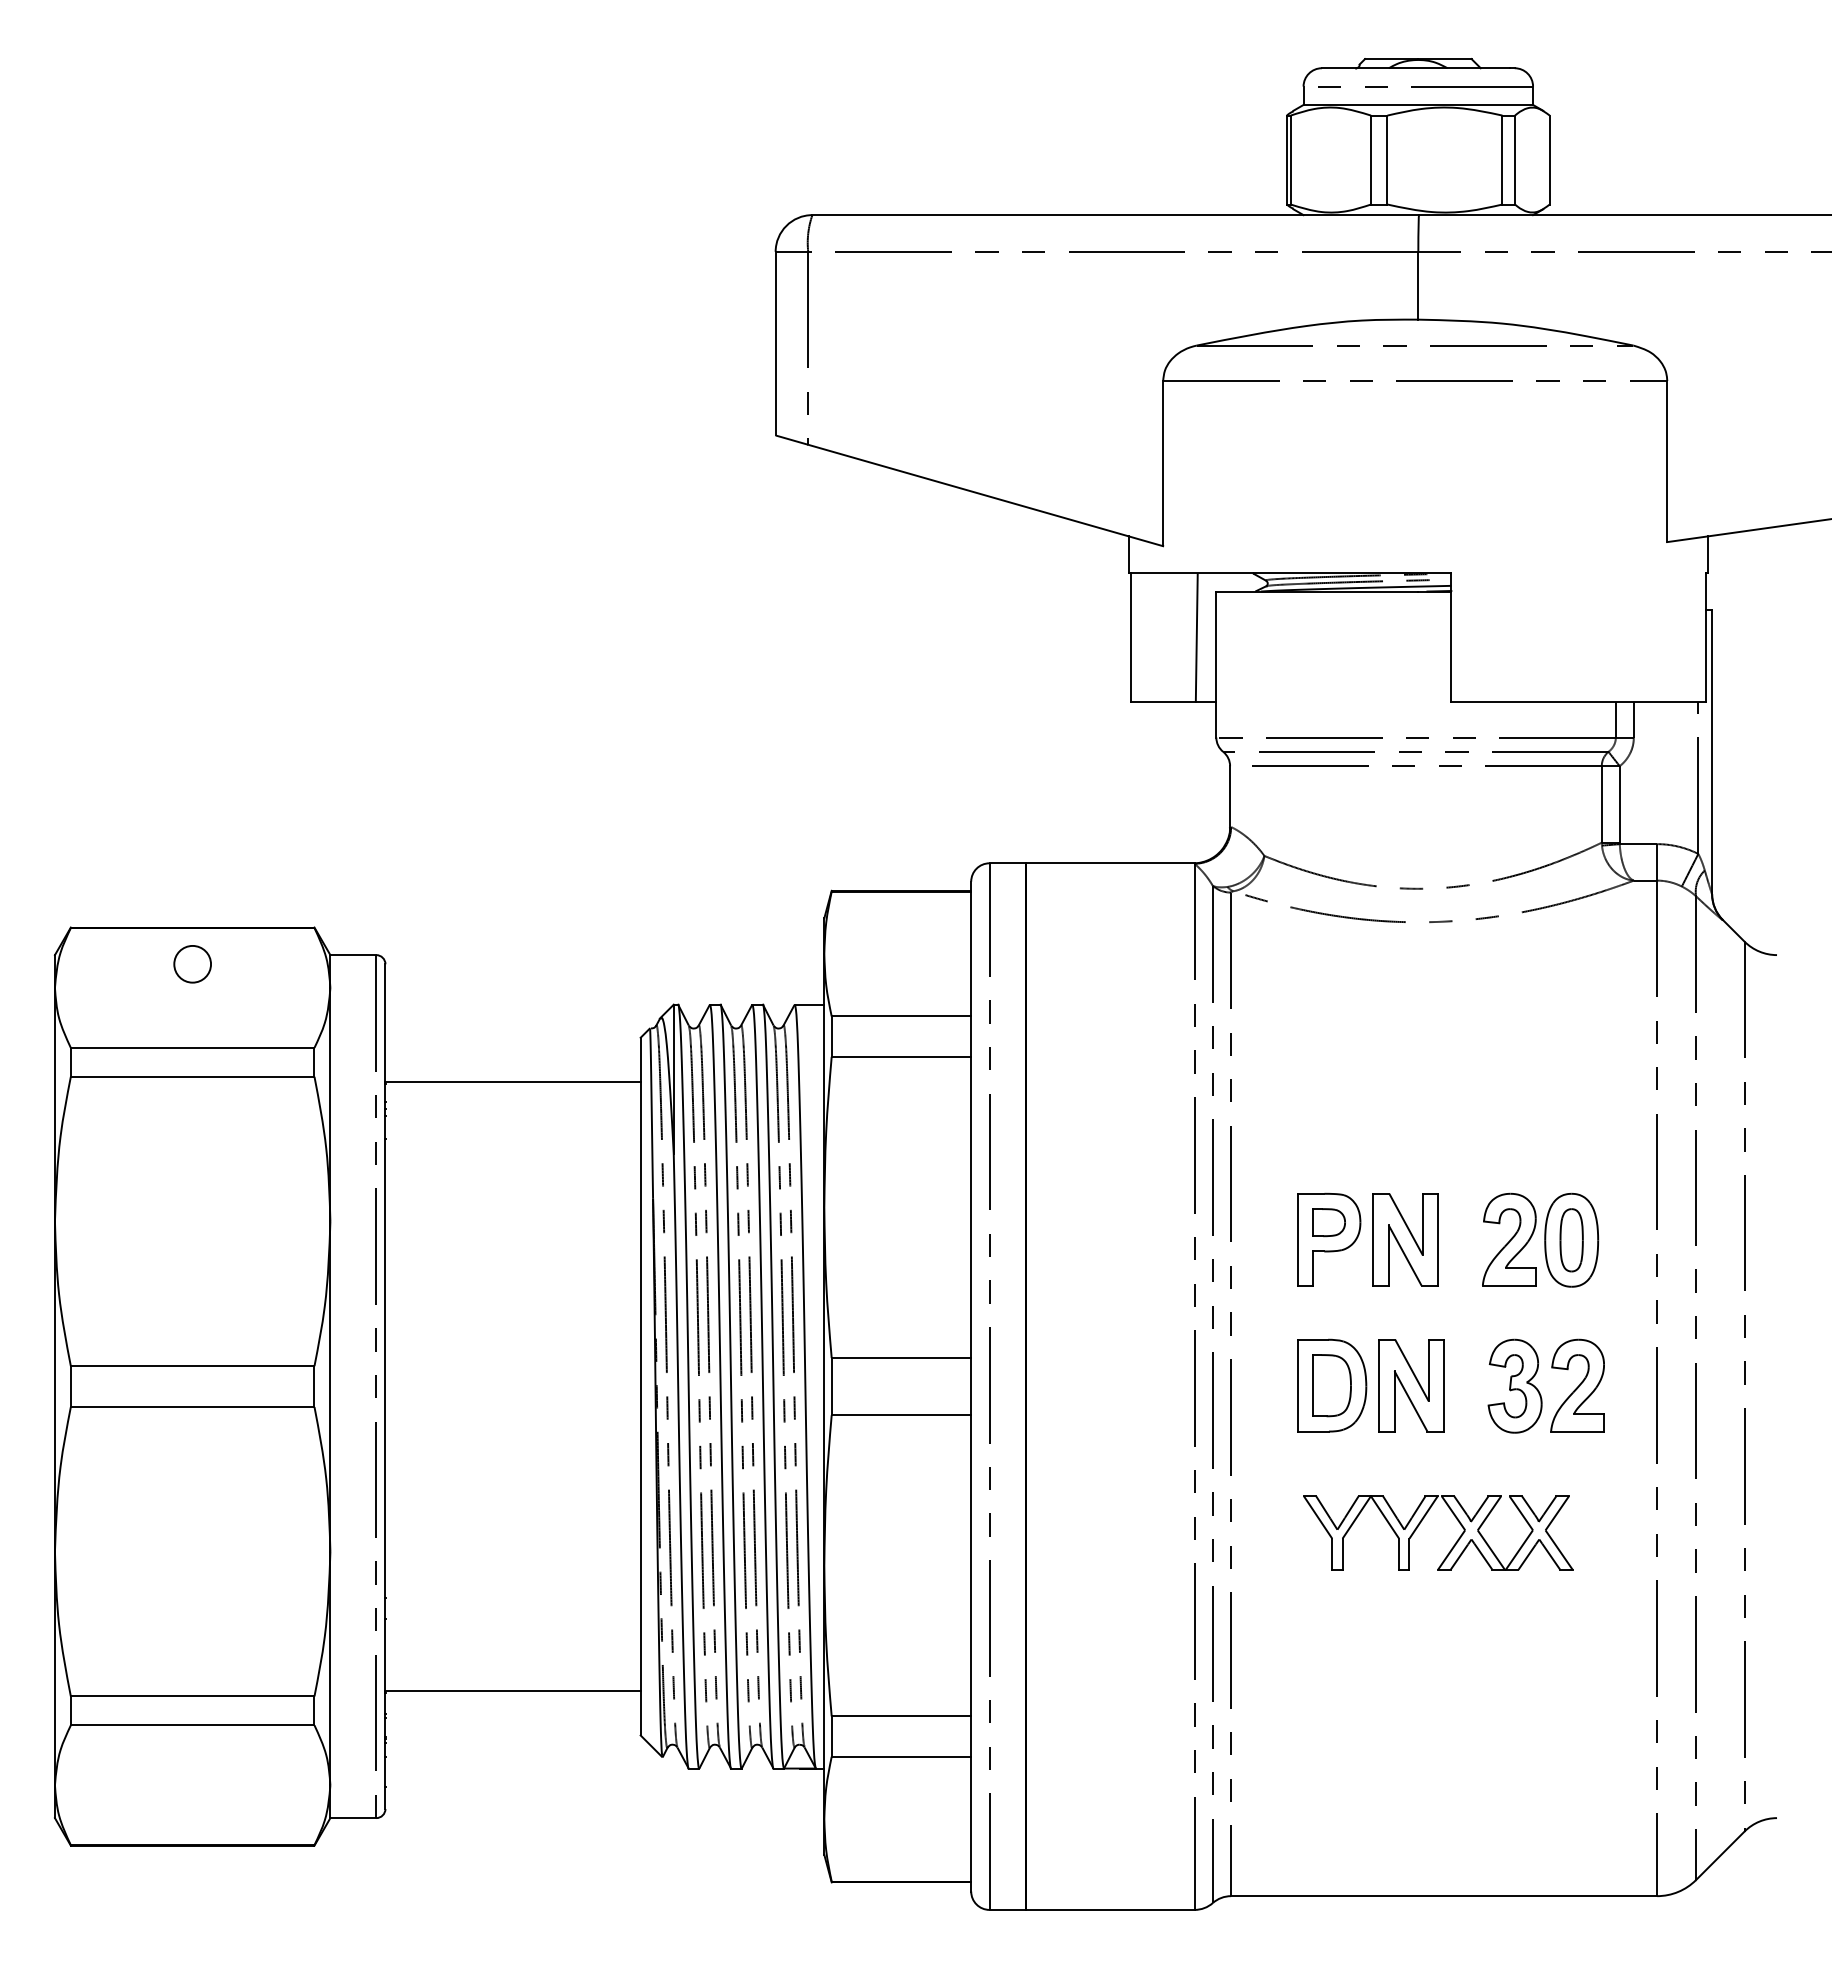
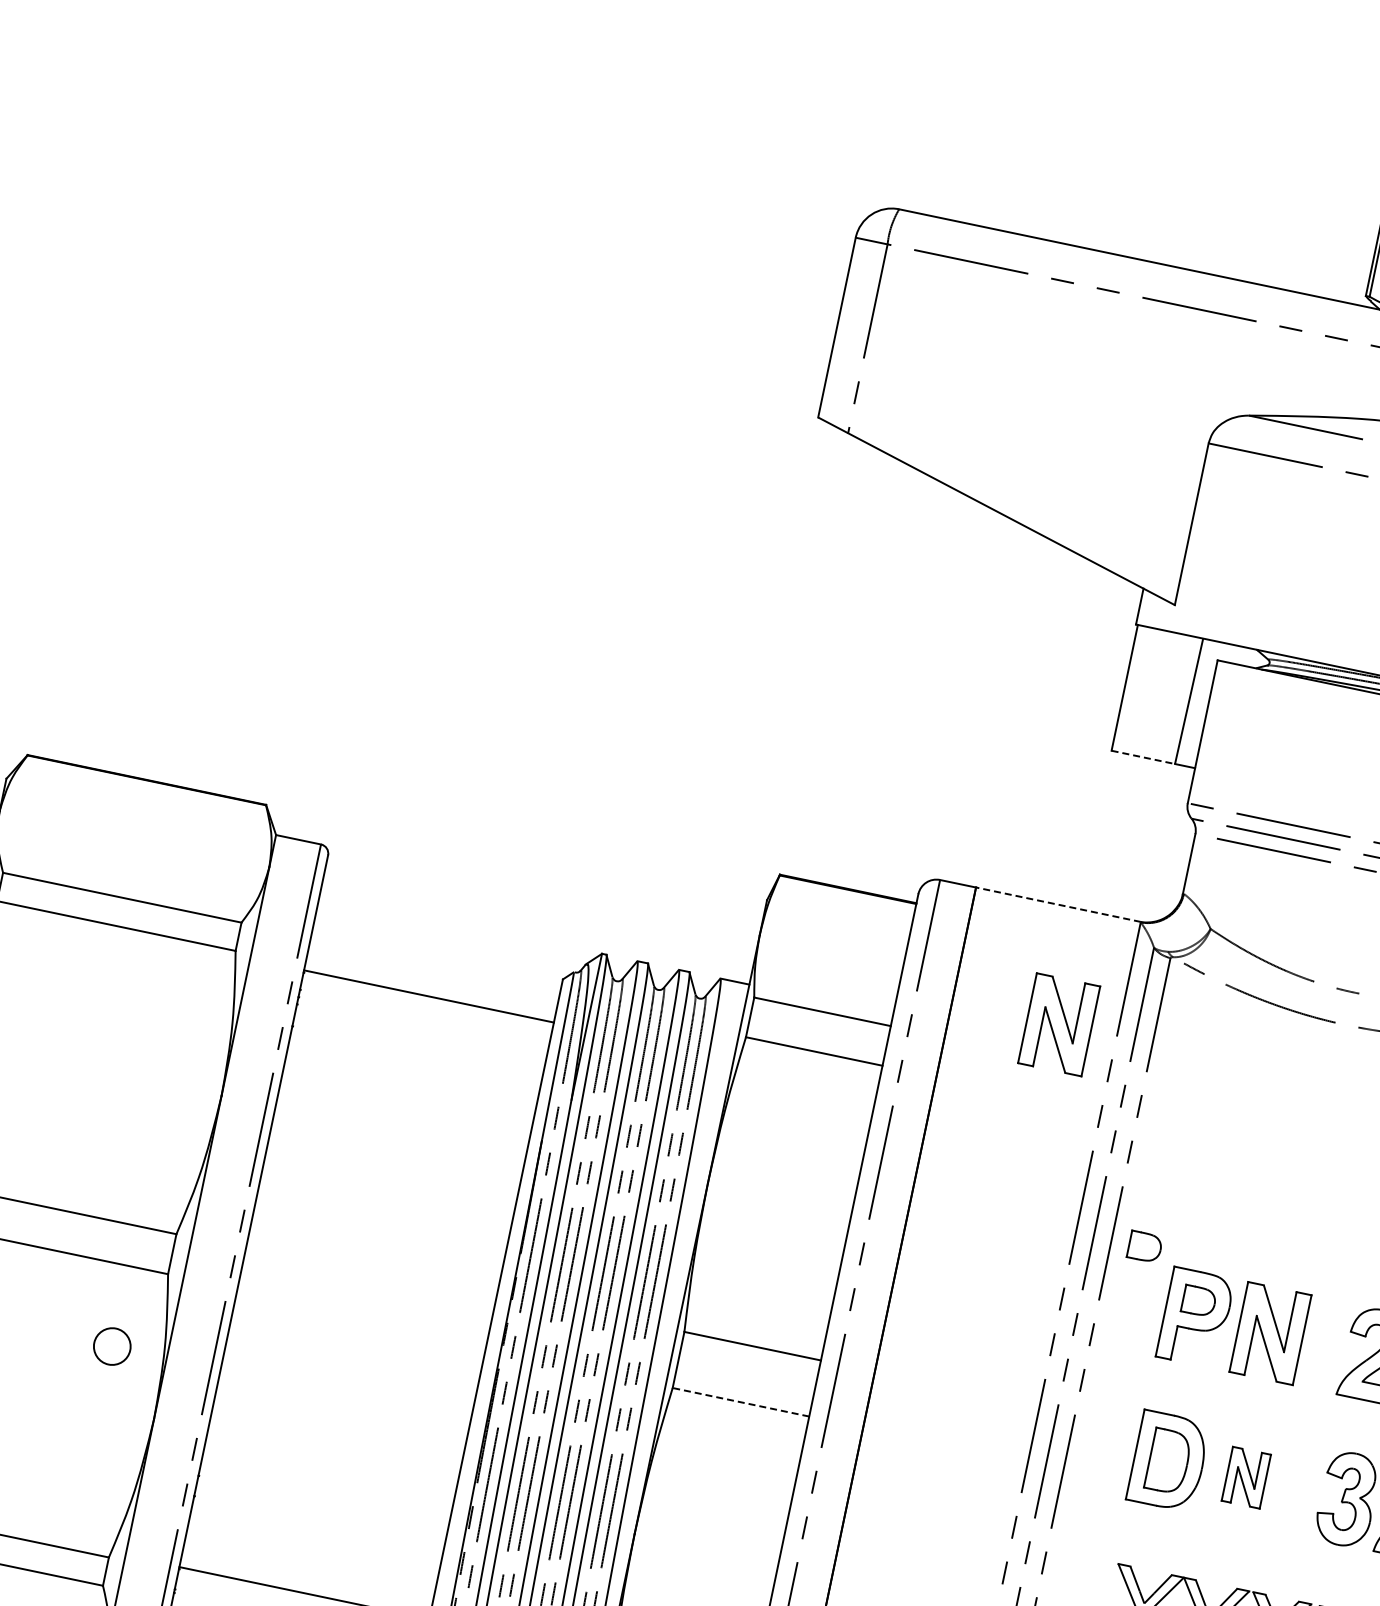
line: (1163, 701) -> (1143, 757), solid -> dashed
line: (1109, 863) -> (1057, 904), solid -> dashed
circle: (192, 964) -> (112, 1346), moved
part: (1135, 980) -> (1058, 1024), added
part: (1264, 1180) -> (1144, 1246), added
part: (1411, 1385) -> (1246, 1477), size x0.6
line: (901, 1415) -> (740, 1402), solid -> dashed

